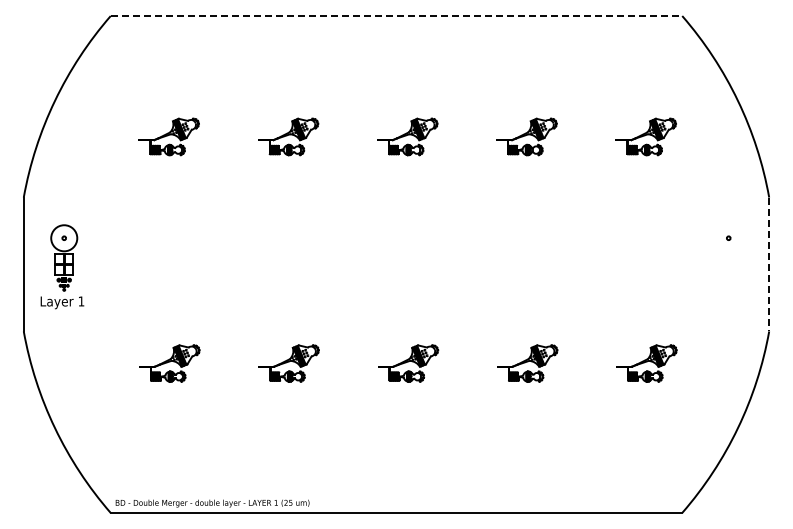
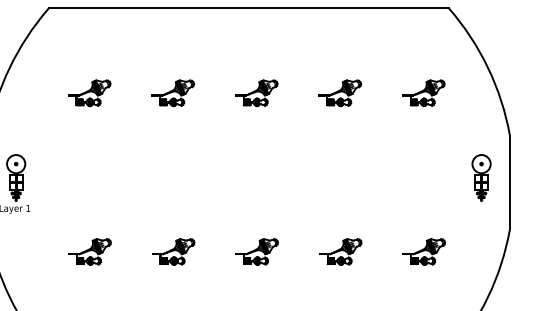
line: (396, 16) -> (248, 8), dashed -> solid
part: (728, 257) -> (481, 177), added
line: (769, 264) -> (510, 182), dashed -> solid

